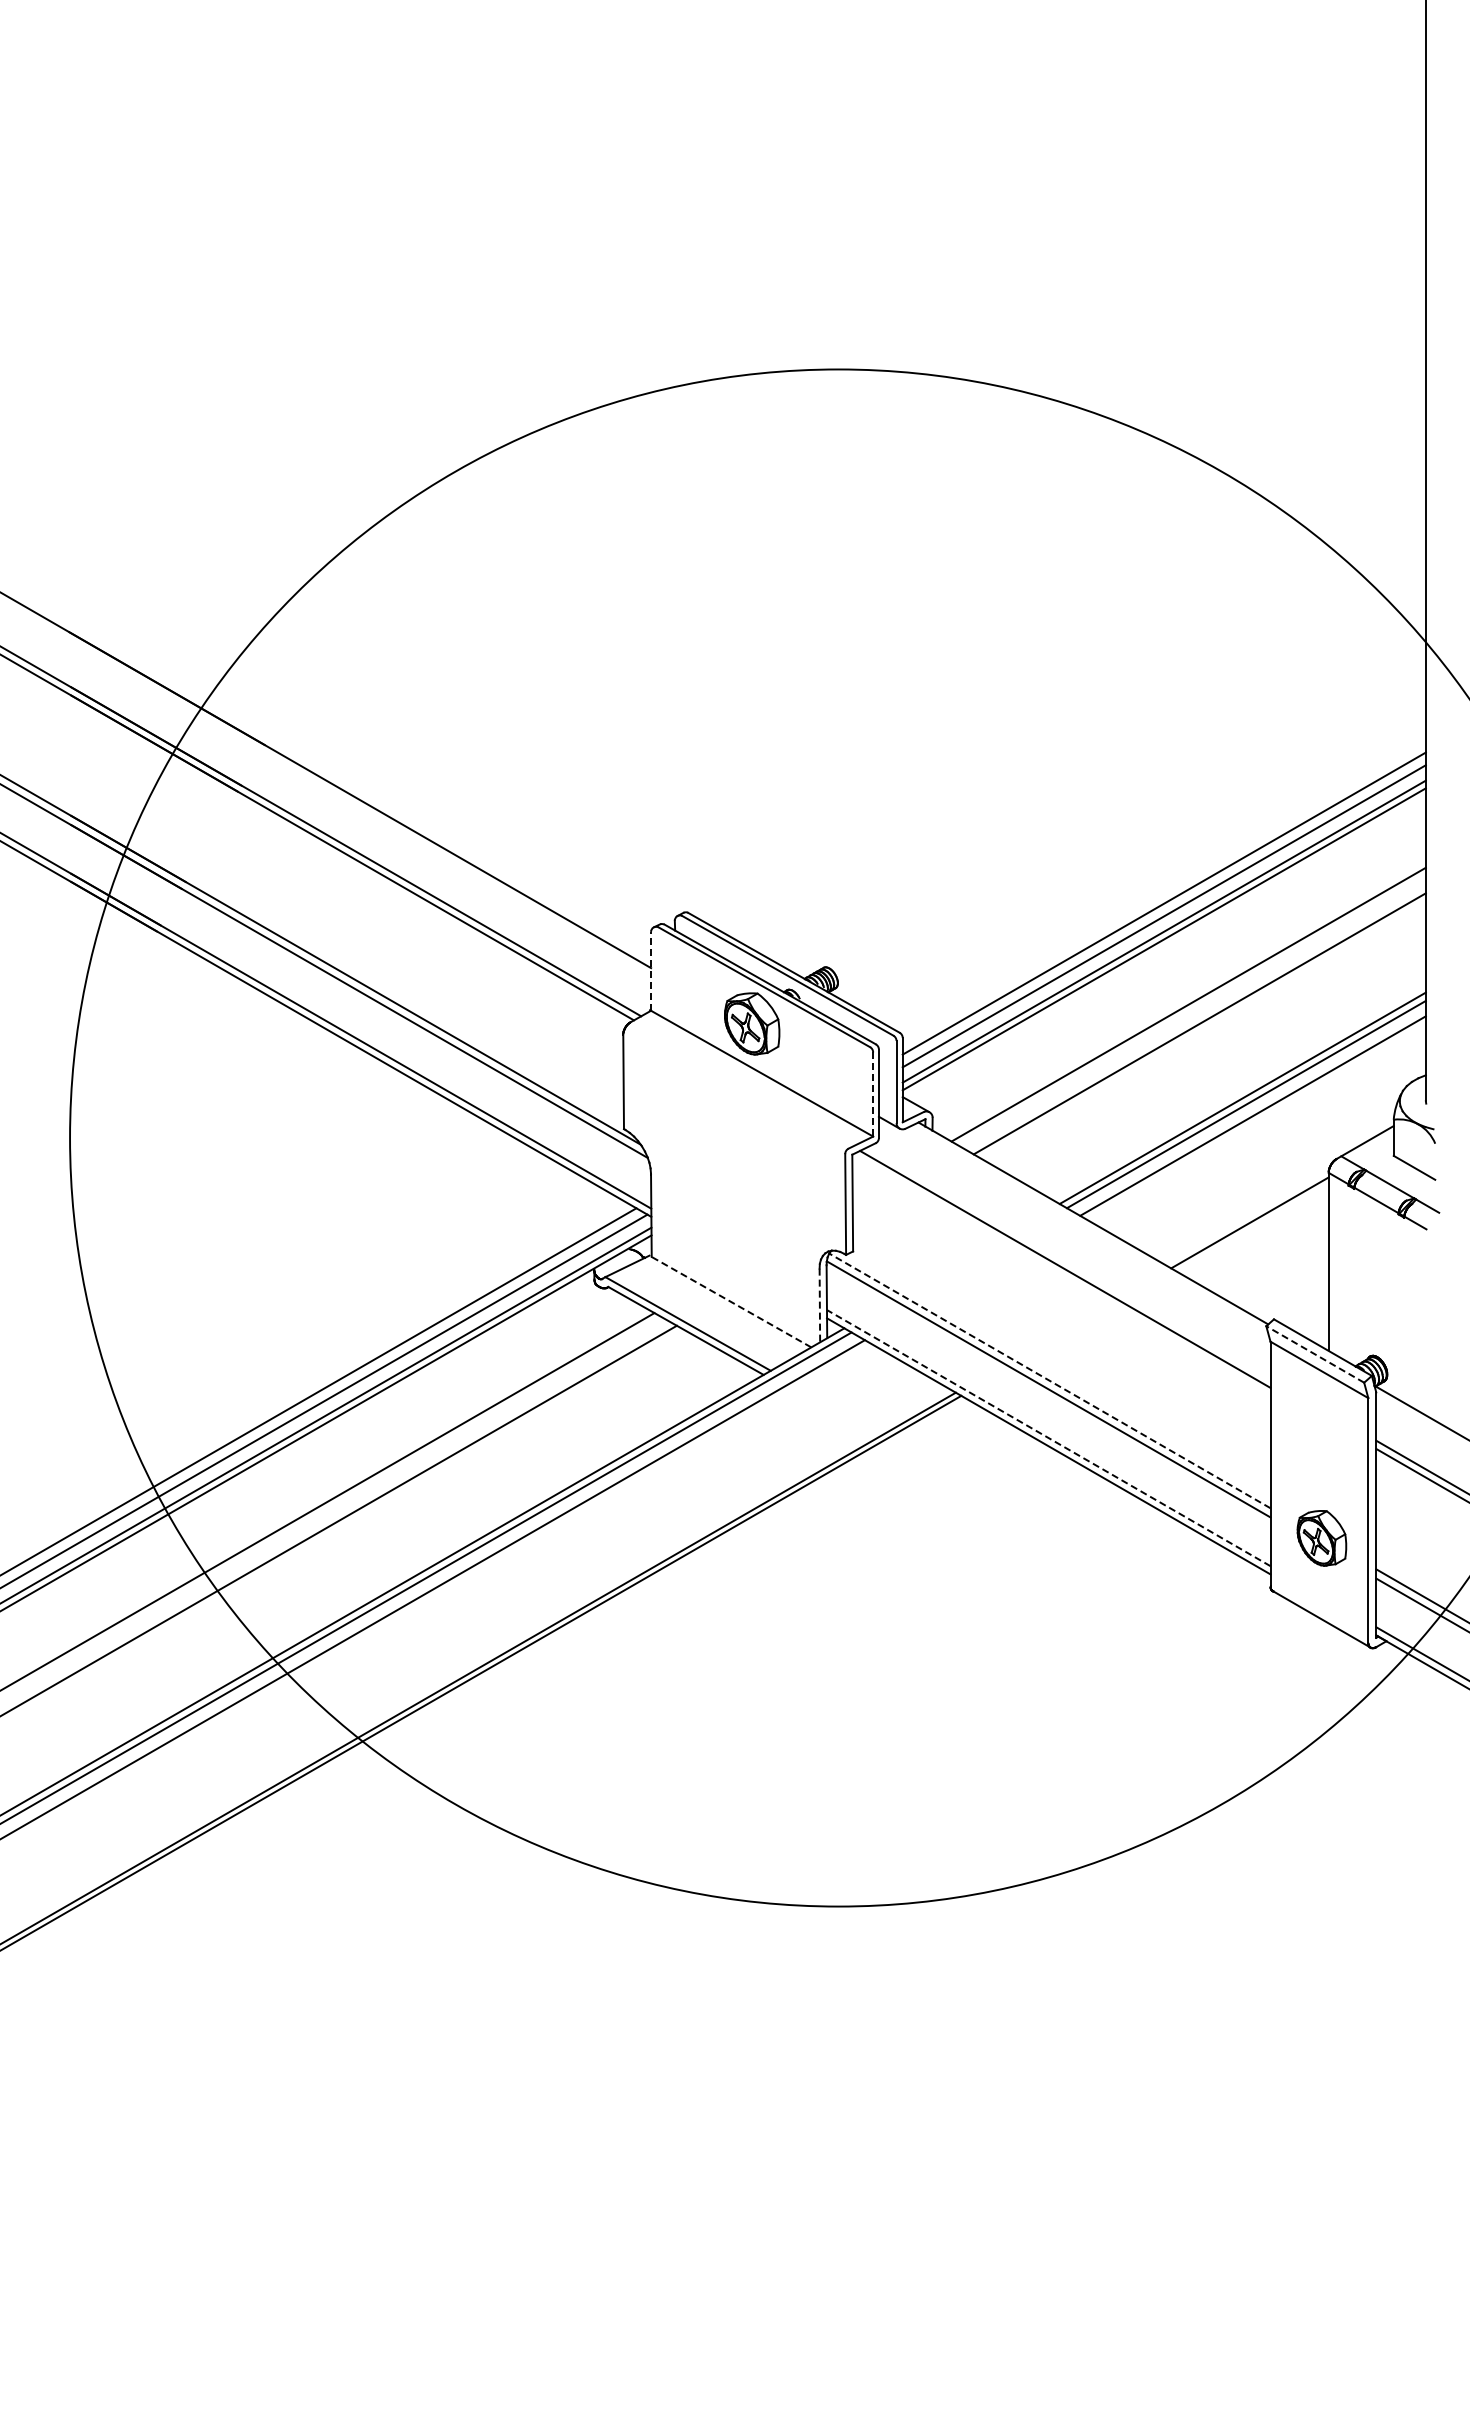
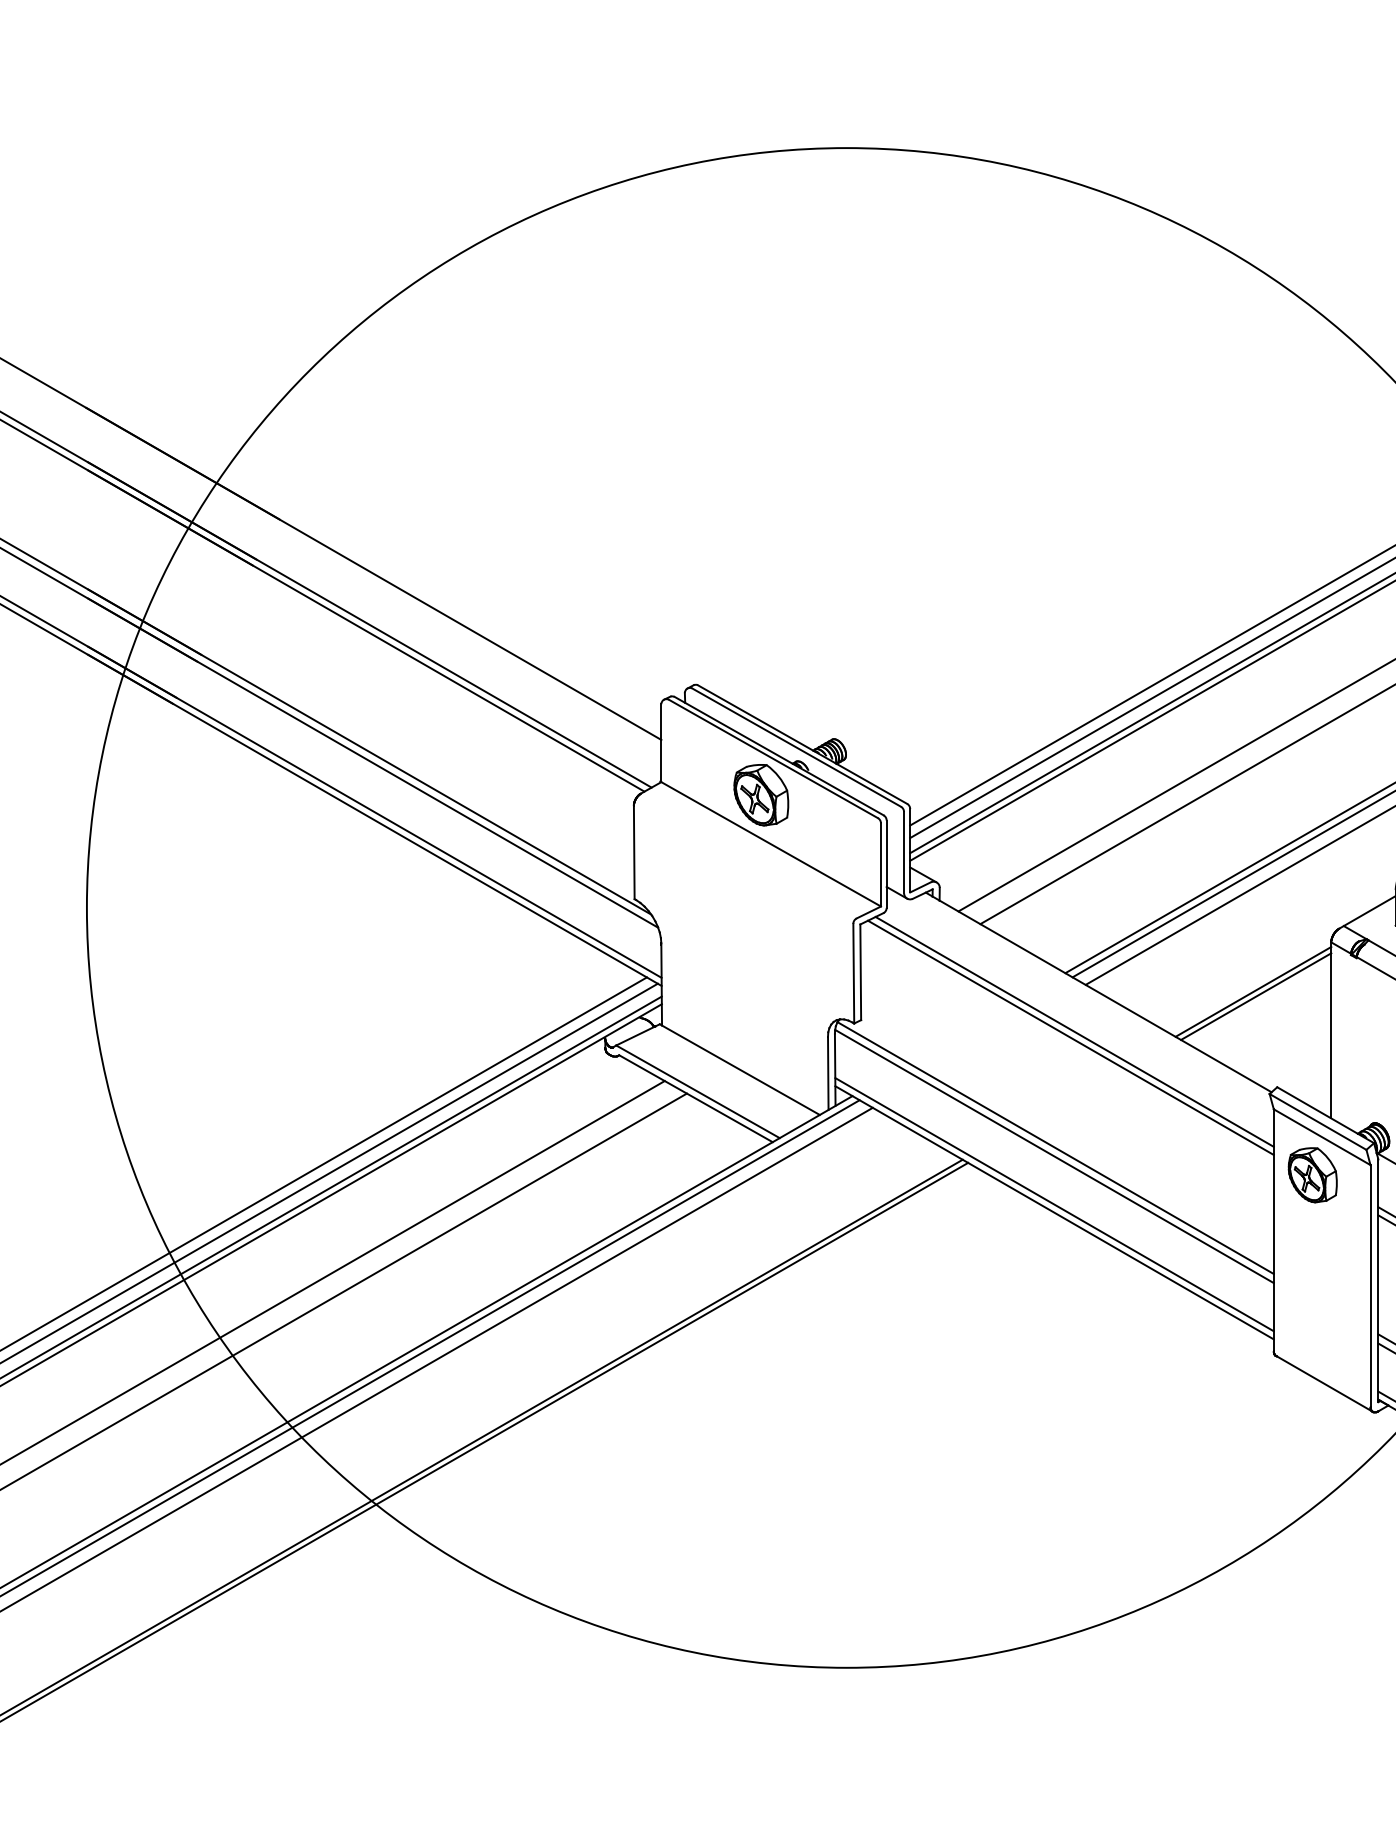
line: (651, 970) -> (661, 742), dashed -> solid
line: (873, 1094) -> (881, 864), dashed -> solid
line: (1252, 1227) -> (1256, 996), added
line: (1068, 1263) -> (1074, 1032), added
line: (729, 1301) -> (738, 1069), dashed -> solid
line: (819, 1305) -> (827, 1073), dashed -> solid
line: (1315, 1354) -> (1318, 1121), dashed -> solid
line: (1049, 1380) -> (1055, 1147), dashed -> solid
line: (1048, 1437) -> (1054, 1204), dashed -> solid
part: (1321, 1538) -> (1312, 1175), moved

